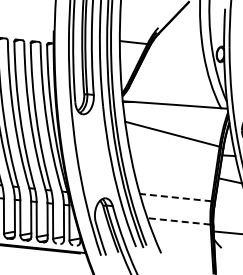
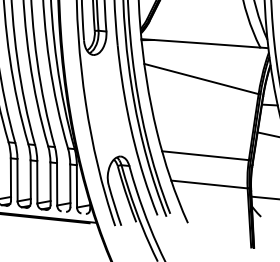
line: (175, 197) -> (205, 155), dashed -> solid
line: (178, 221) -> (208, 184), dashed -> solid

